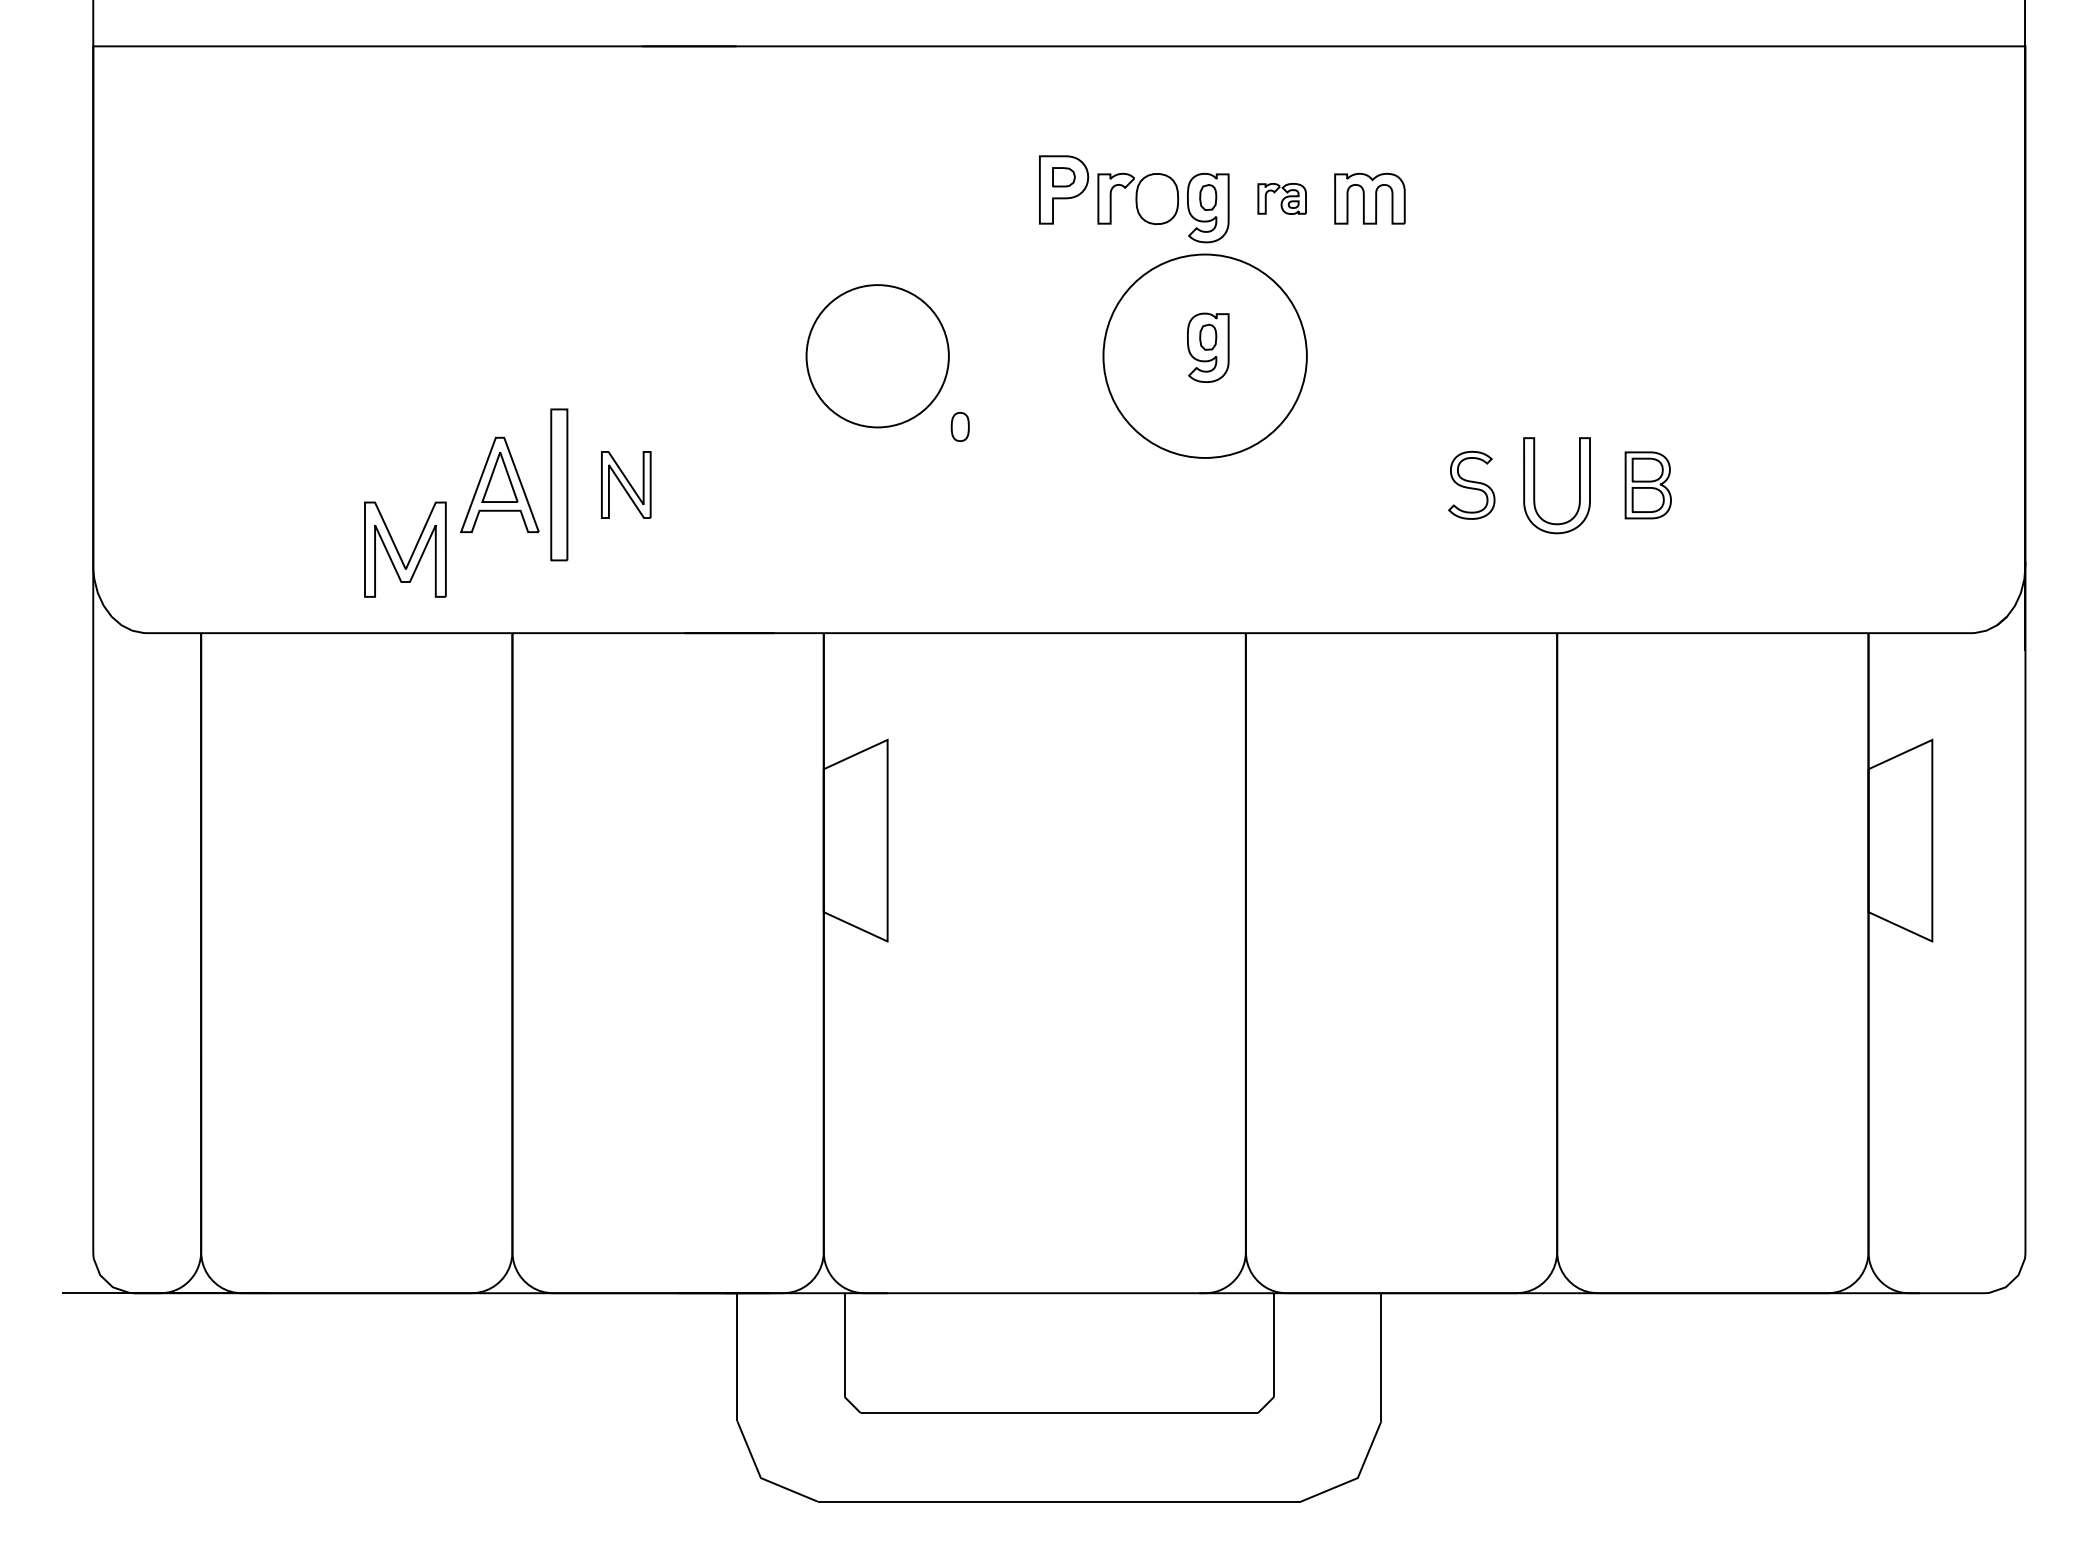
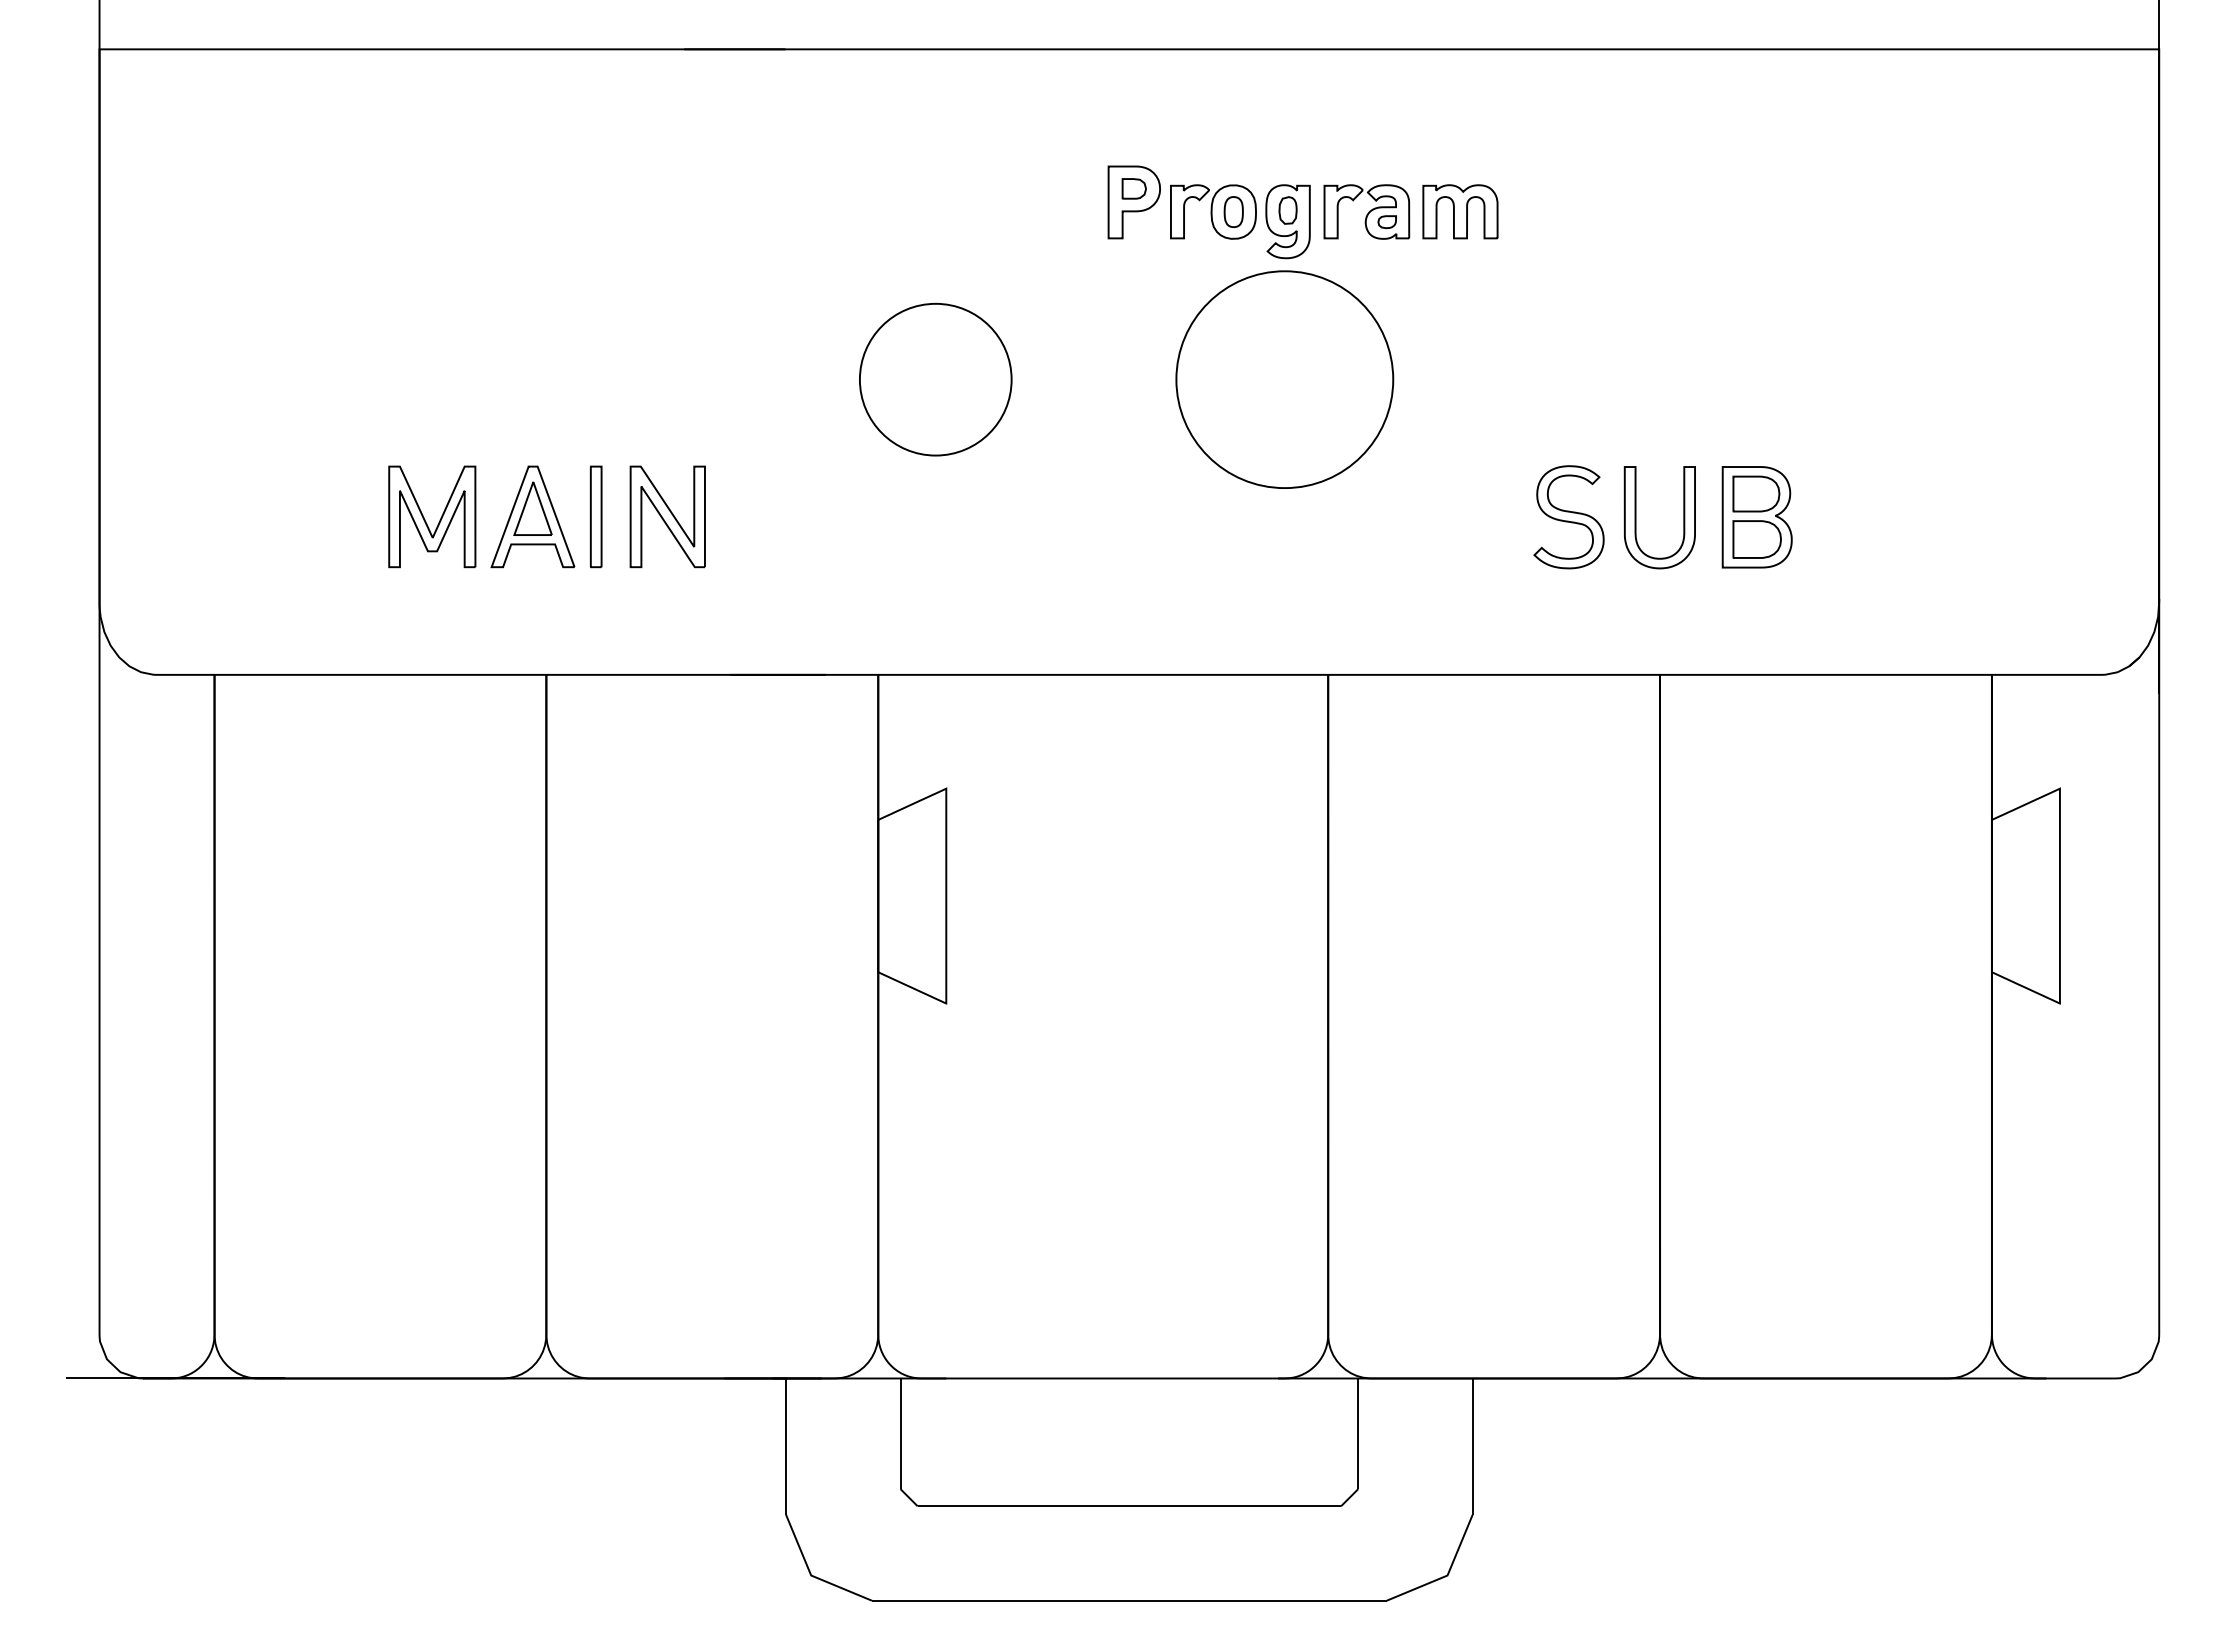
part: (1281, 198) -> (1366, 211), size x1.67
part: (1207, 347) -> (1287, 370), removed
part: (960, 426) -> (1233, 211), moved
part: (558, 484) -> (595, 516), size x0.62
part: (626, 484) -> (667, 516), size x1.43
part: (1471, 485) -> (1568, 517), size x1.43
part: (1647, 485) -> (1756, 517), size x1.43
part: (399, 552) -> (425, 519), moved

